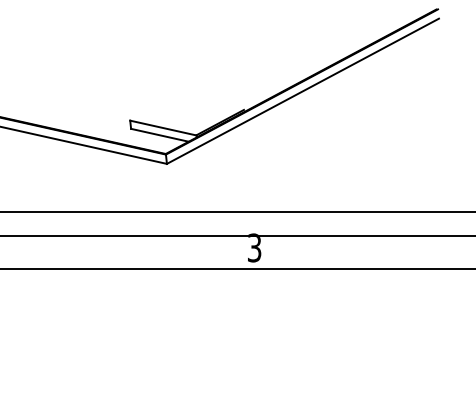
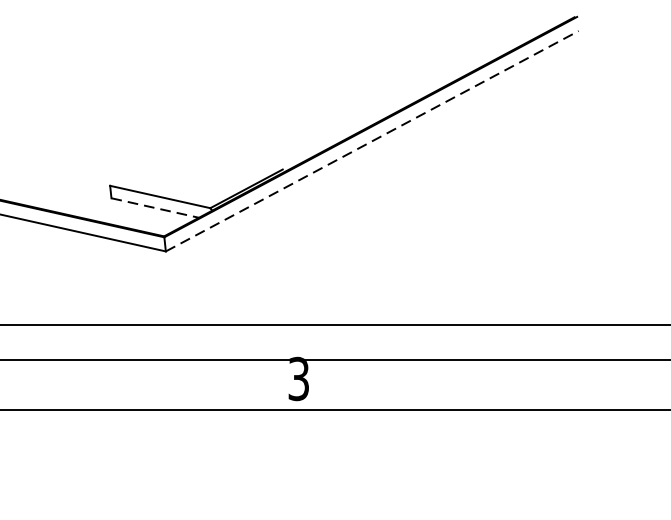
line: (303, 91) -> (373, 141), solid -> dashed
line: (159, 135) -> (154, 208), solid -> dashed

